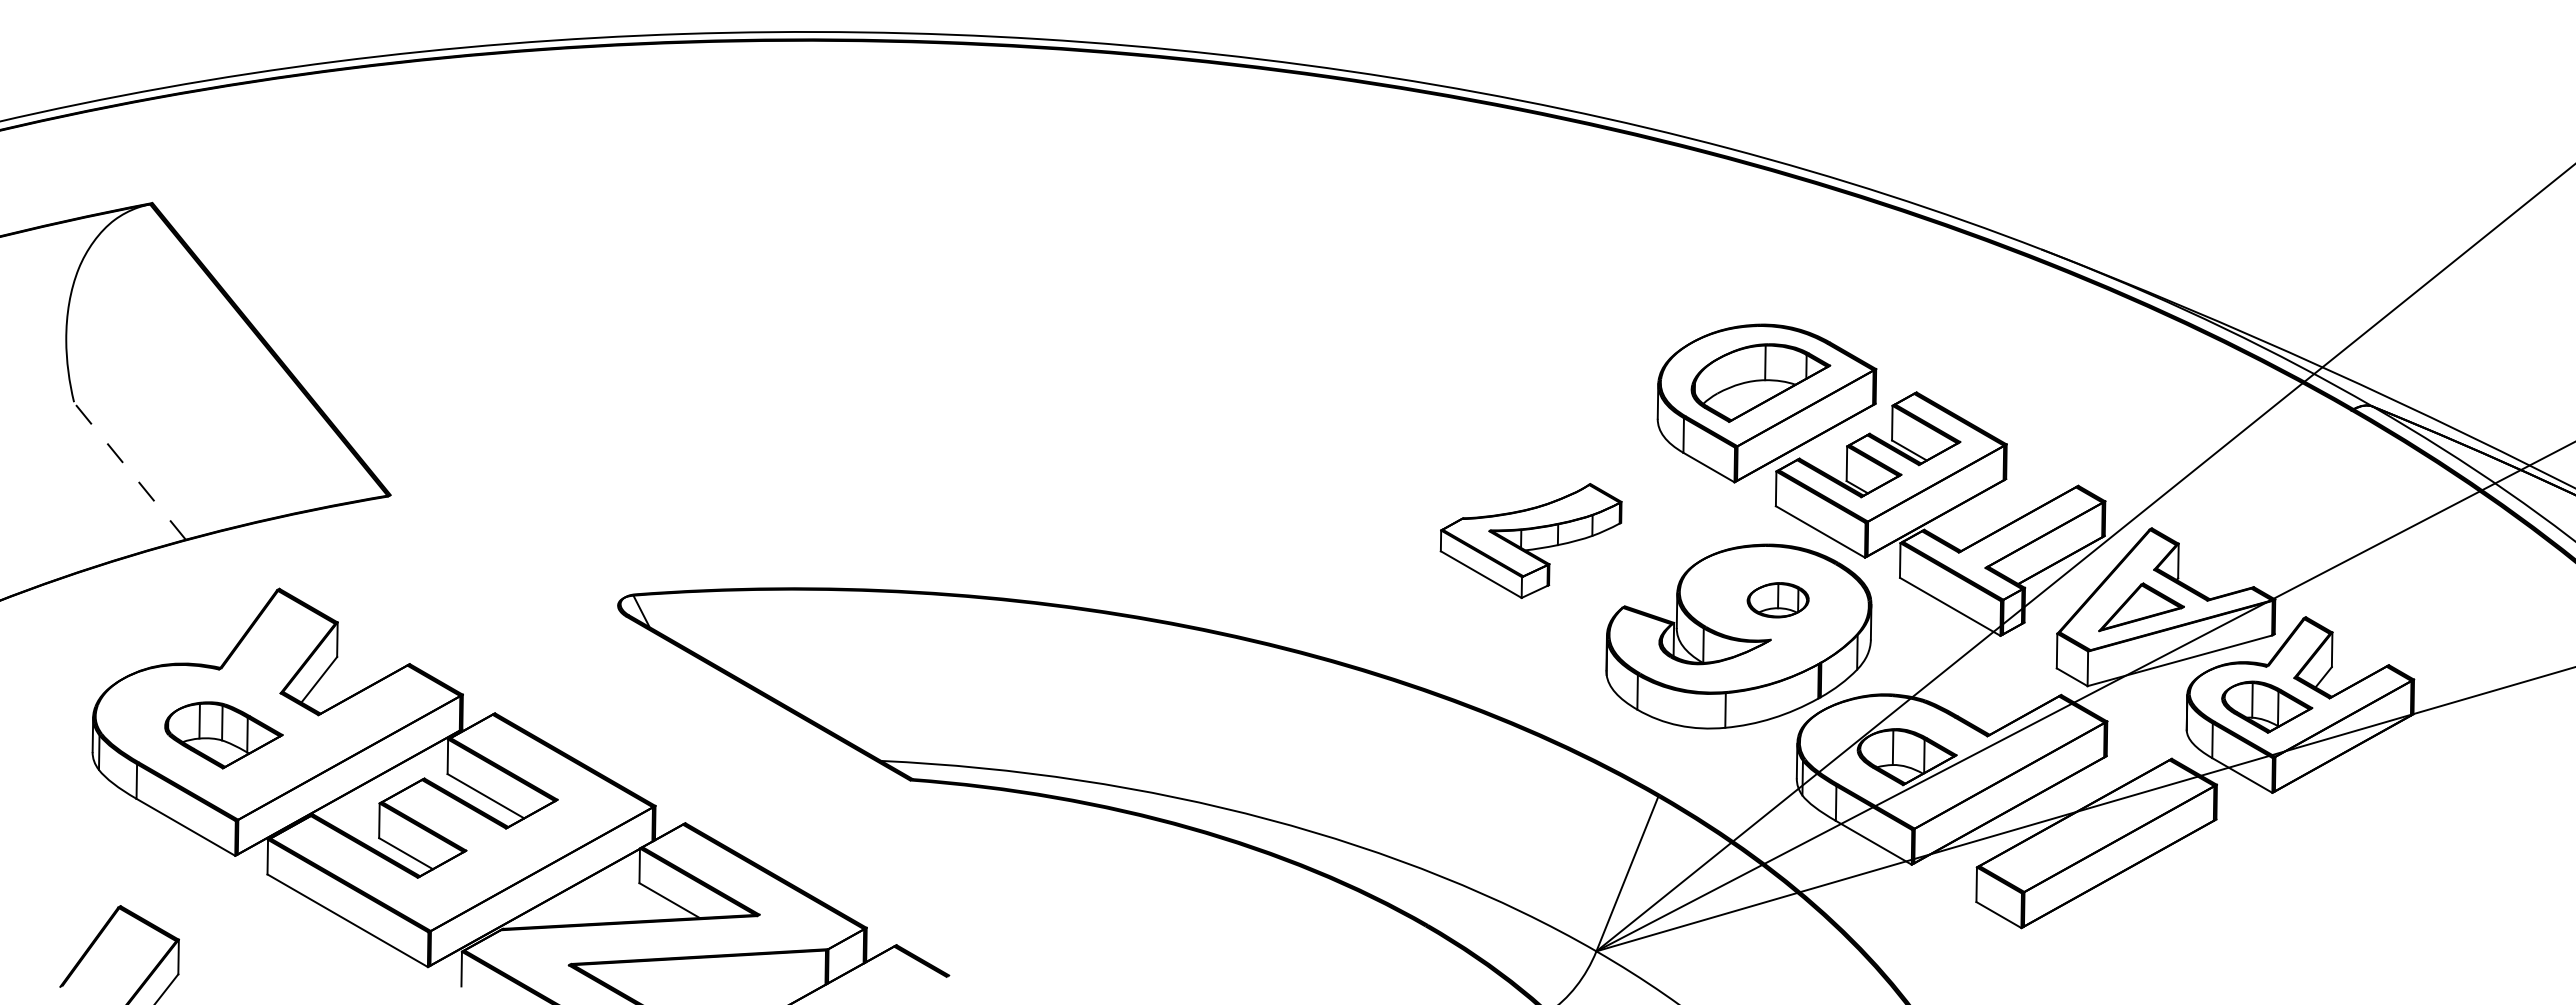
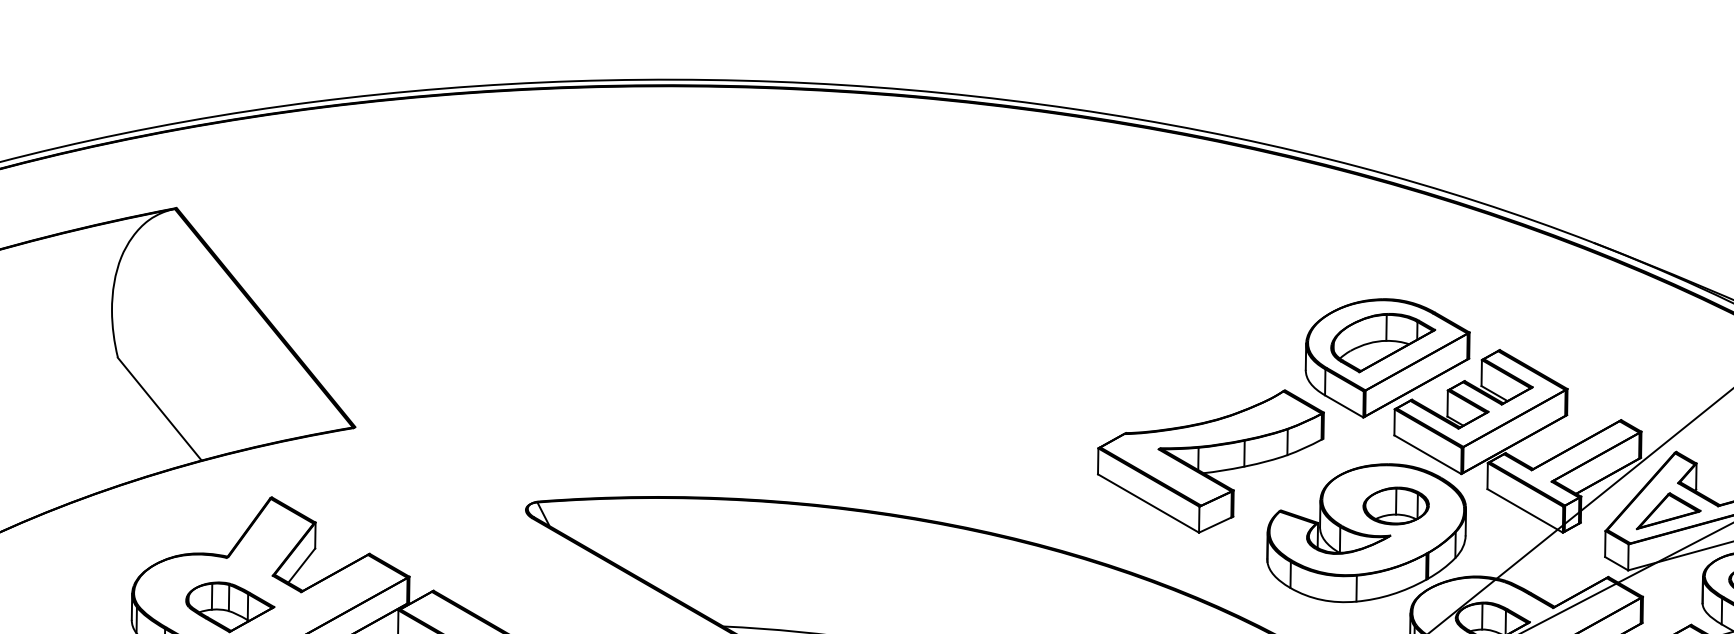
line: (129, 470) -> (159, 408), dashed -> solid
part: (1530, 540) -> (1210, 461), size x1.67
part: (1777, 599) -> (1395, 505), size x1.43

